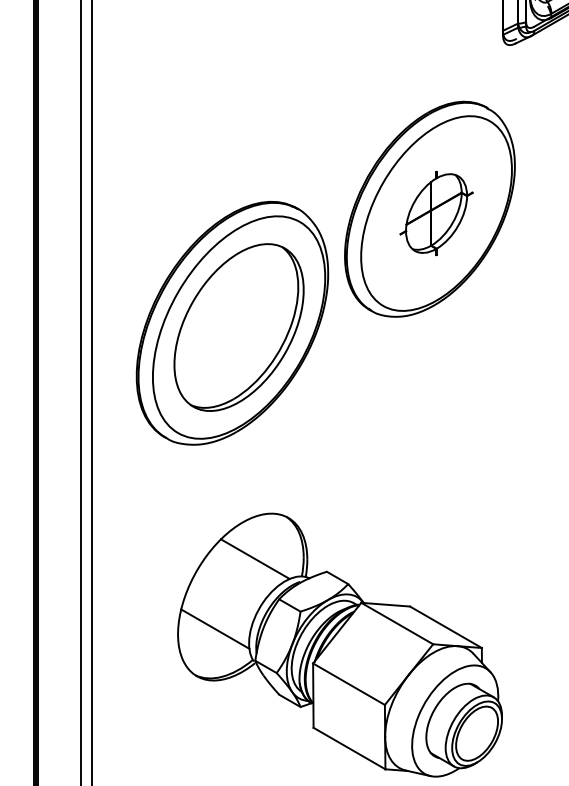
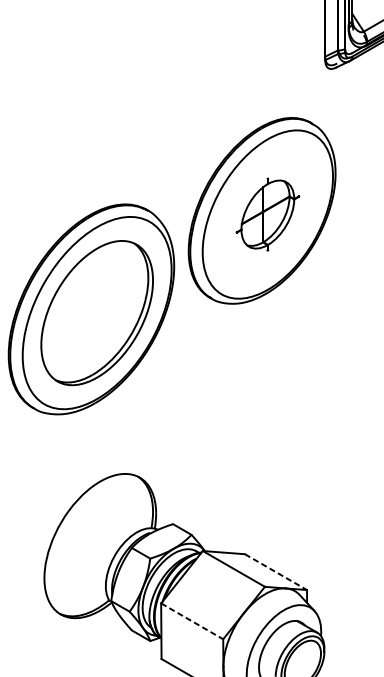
line: (254, 558) -> (110, 512), removed
line: (446, 627) -> (276, 572), solid -> dashed
line: (215, 628) -> (76, 573), removed
line: (349, 684) -> (192, 621), solid -> dashed

